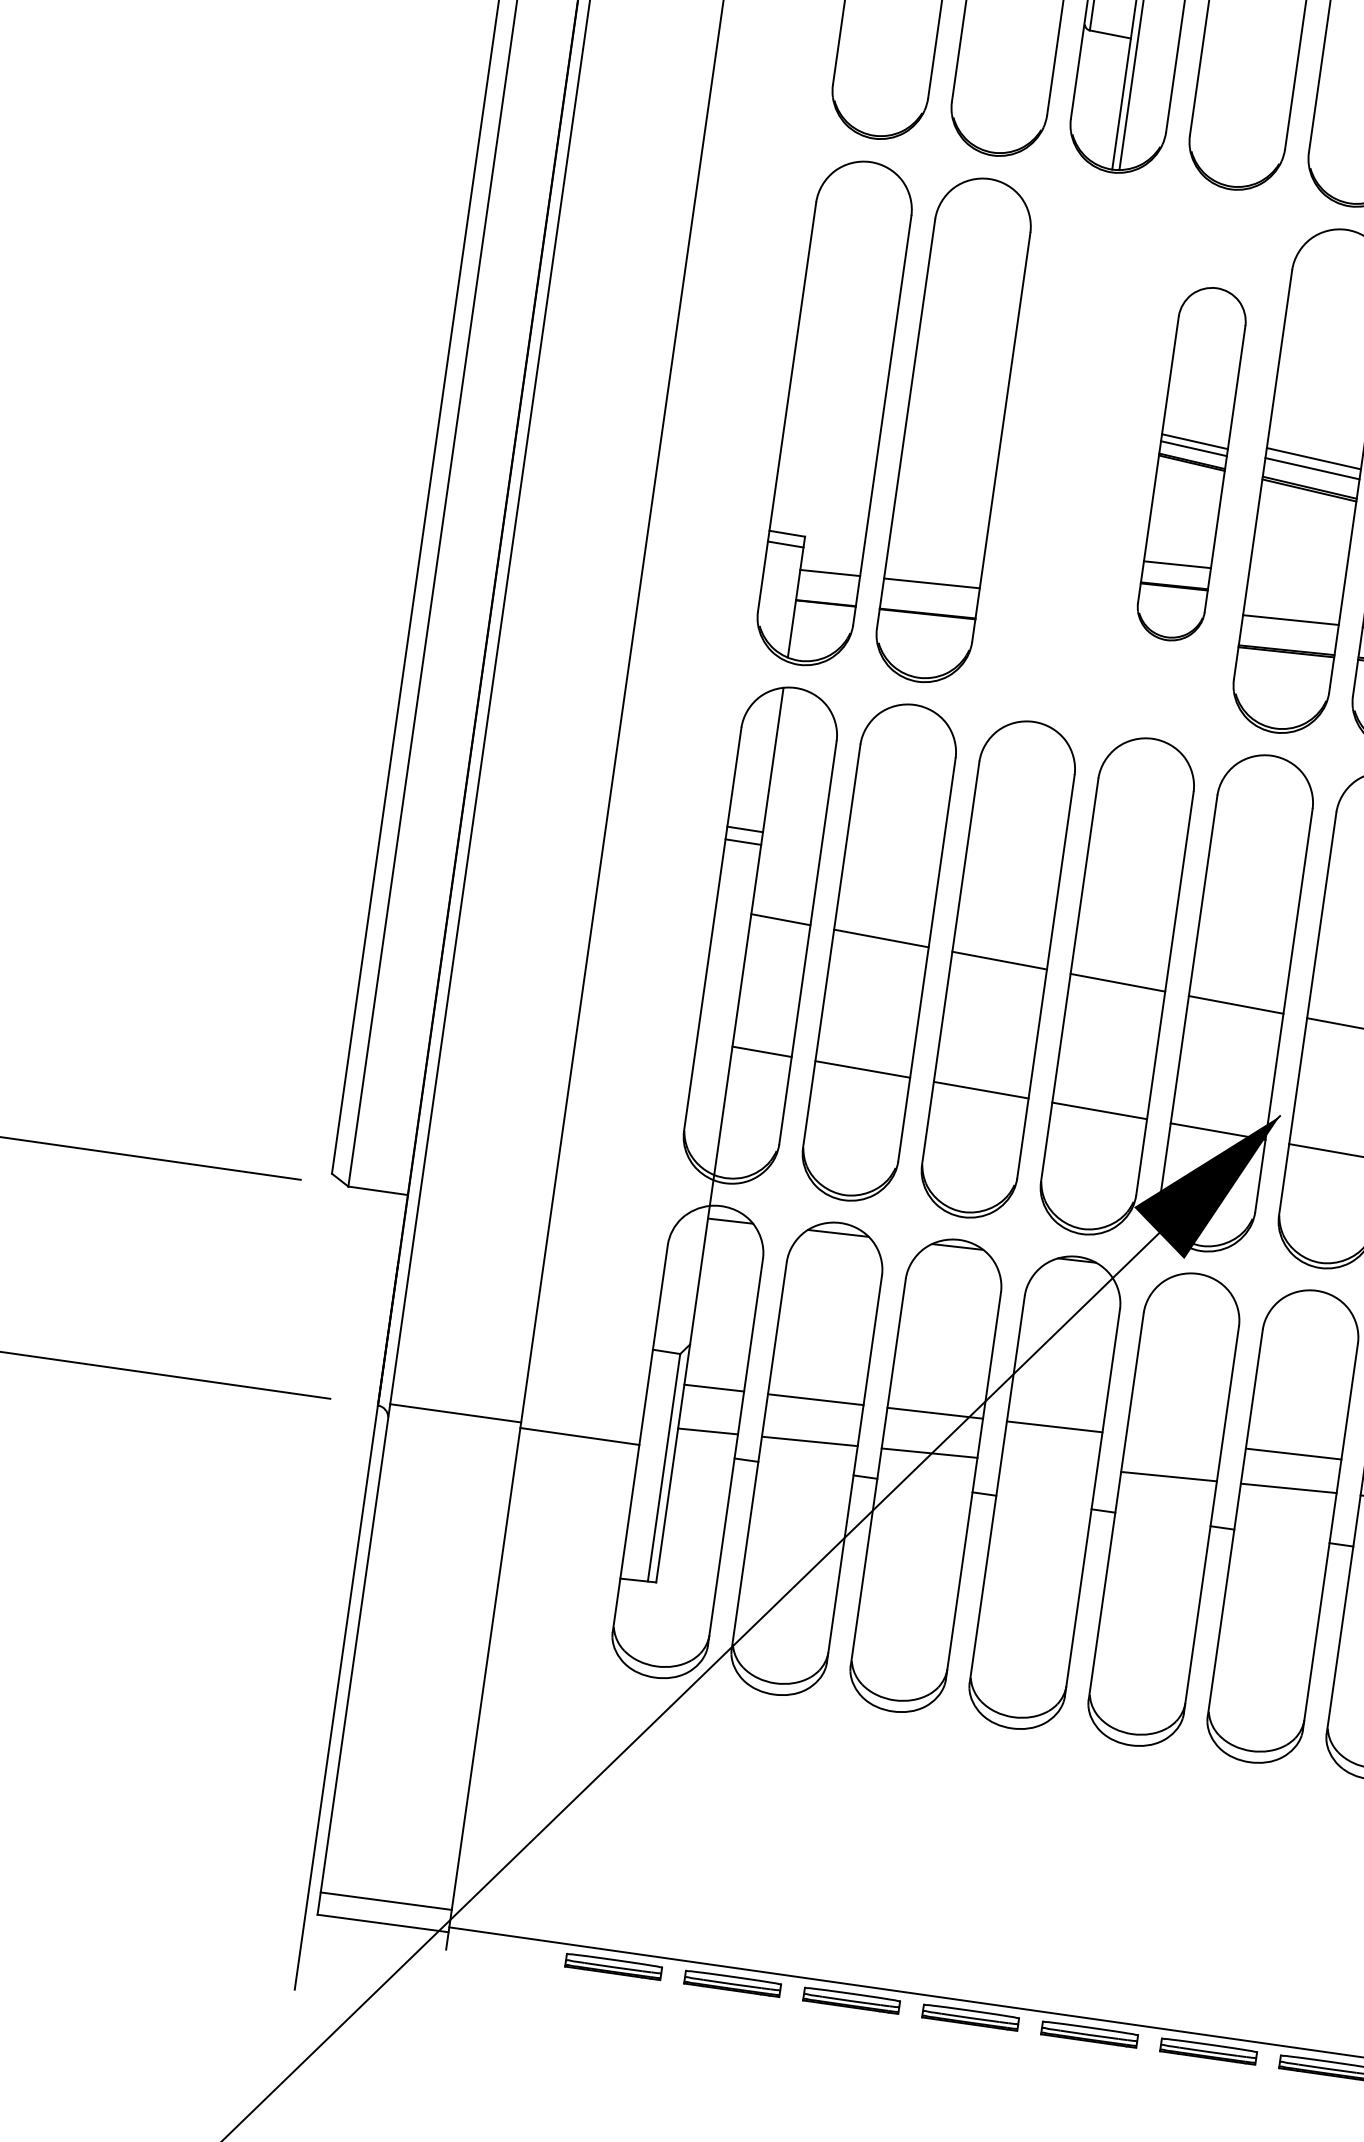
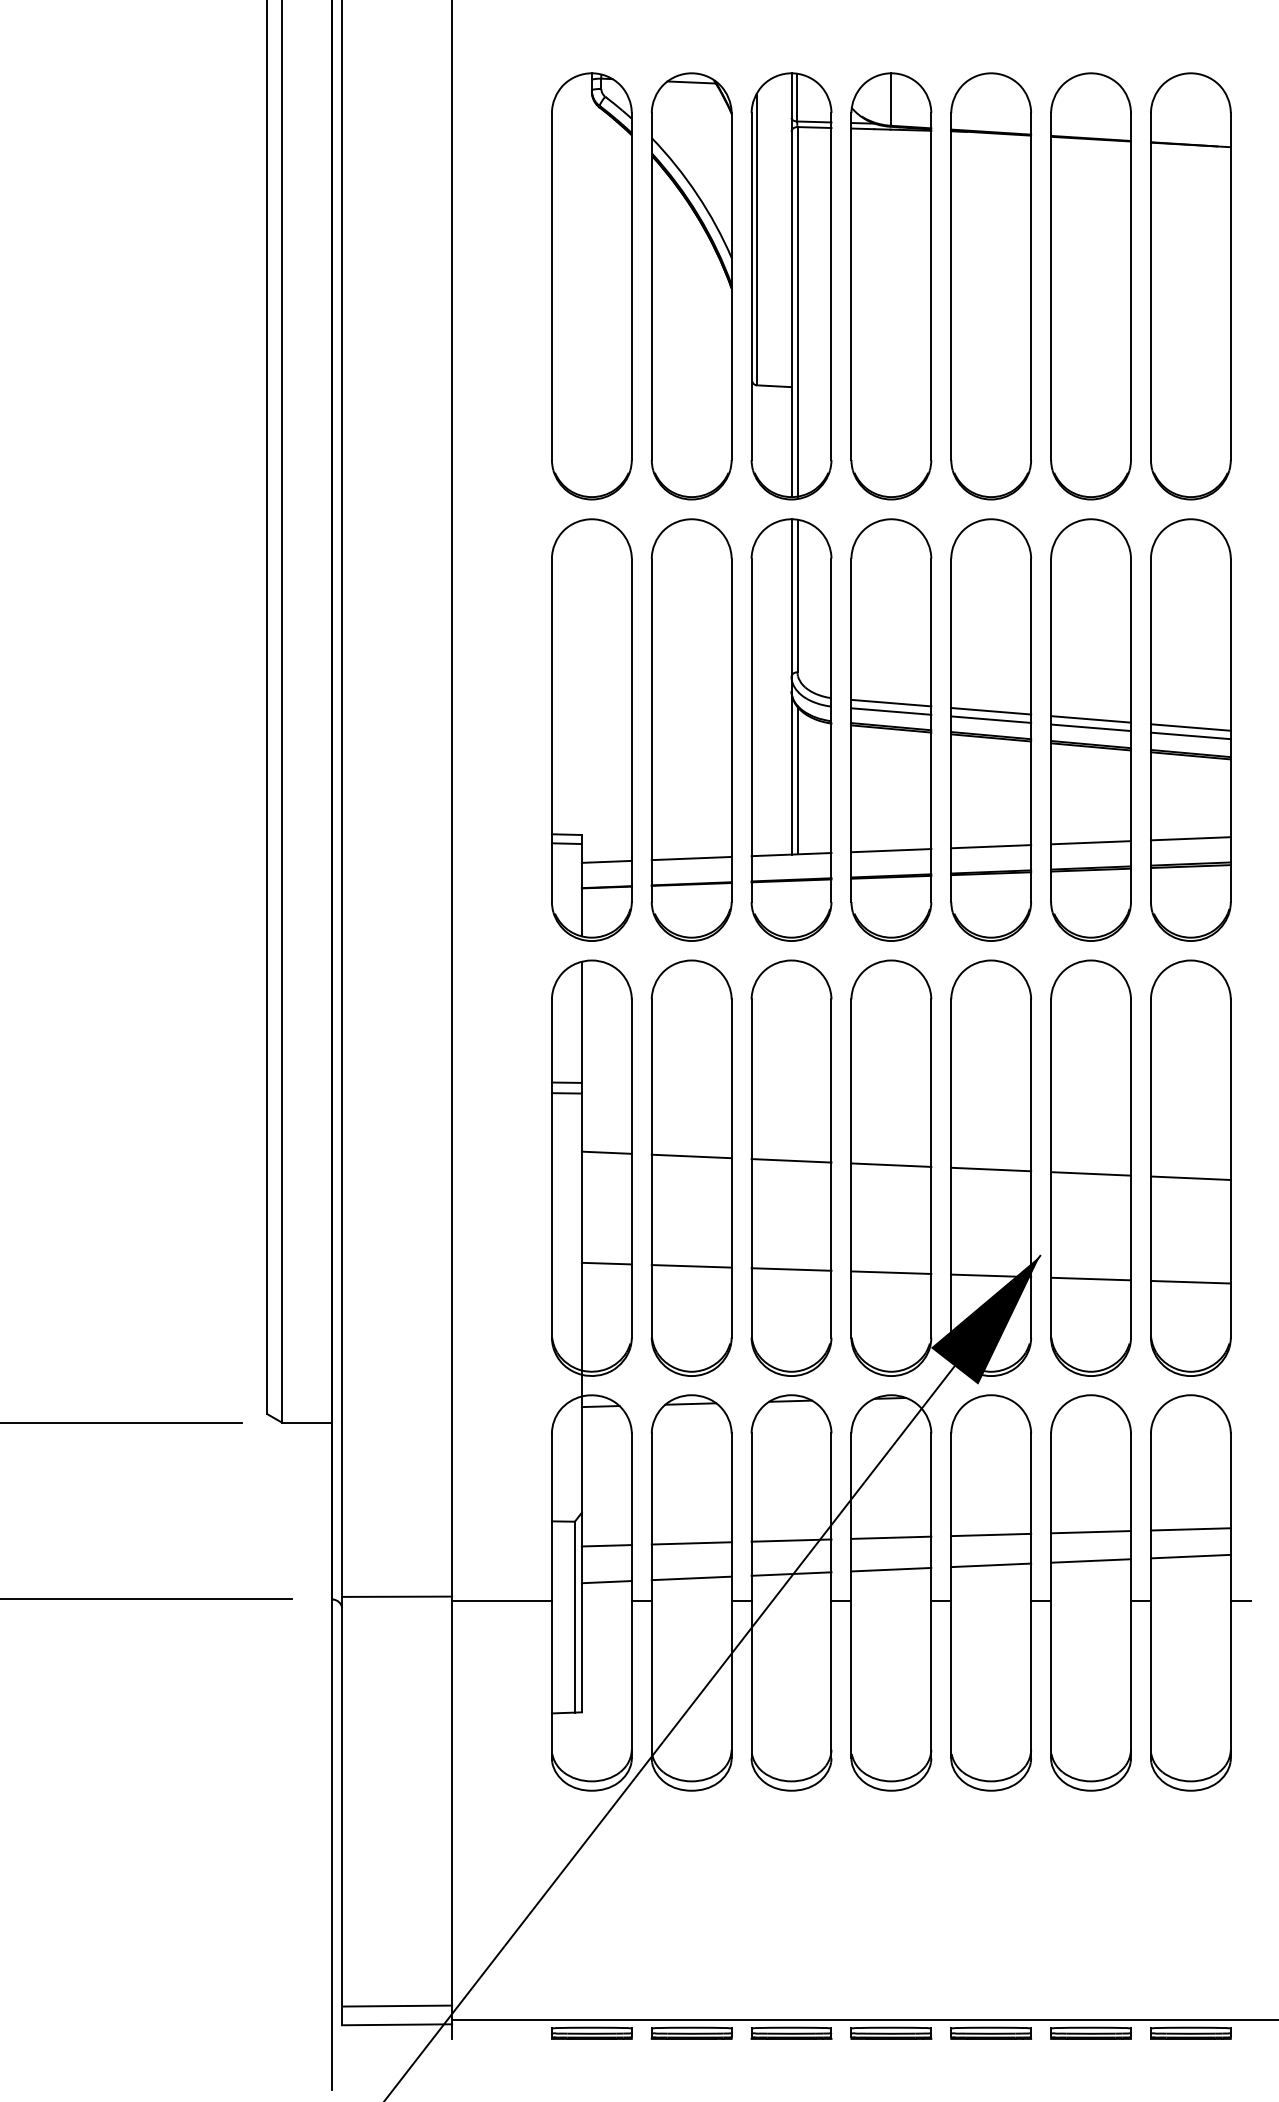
part: (1072, 446) -> (791, 729), added
part: (1191, 463) -> (891, 729), size x1.43
line: (1174, 1439) -> (991, 1534), added
line: (1049, 1464) -> (891, 1569), added

